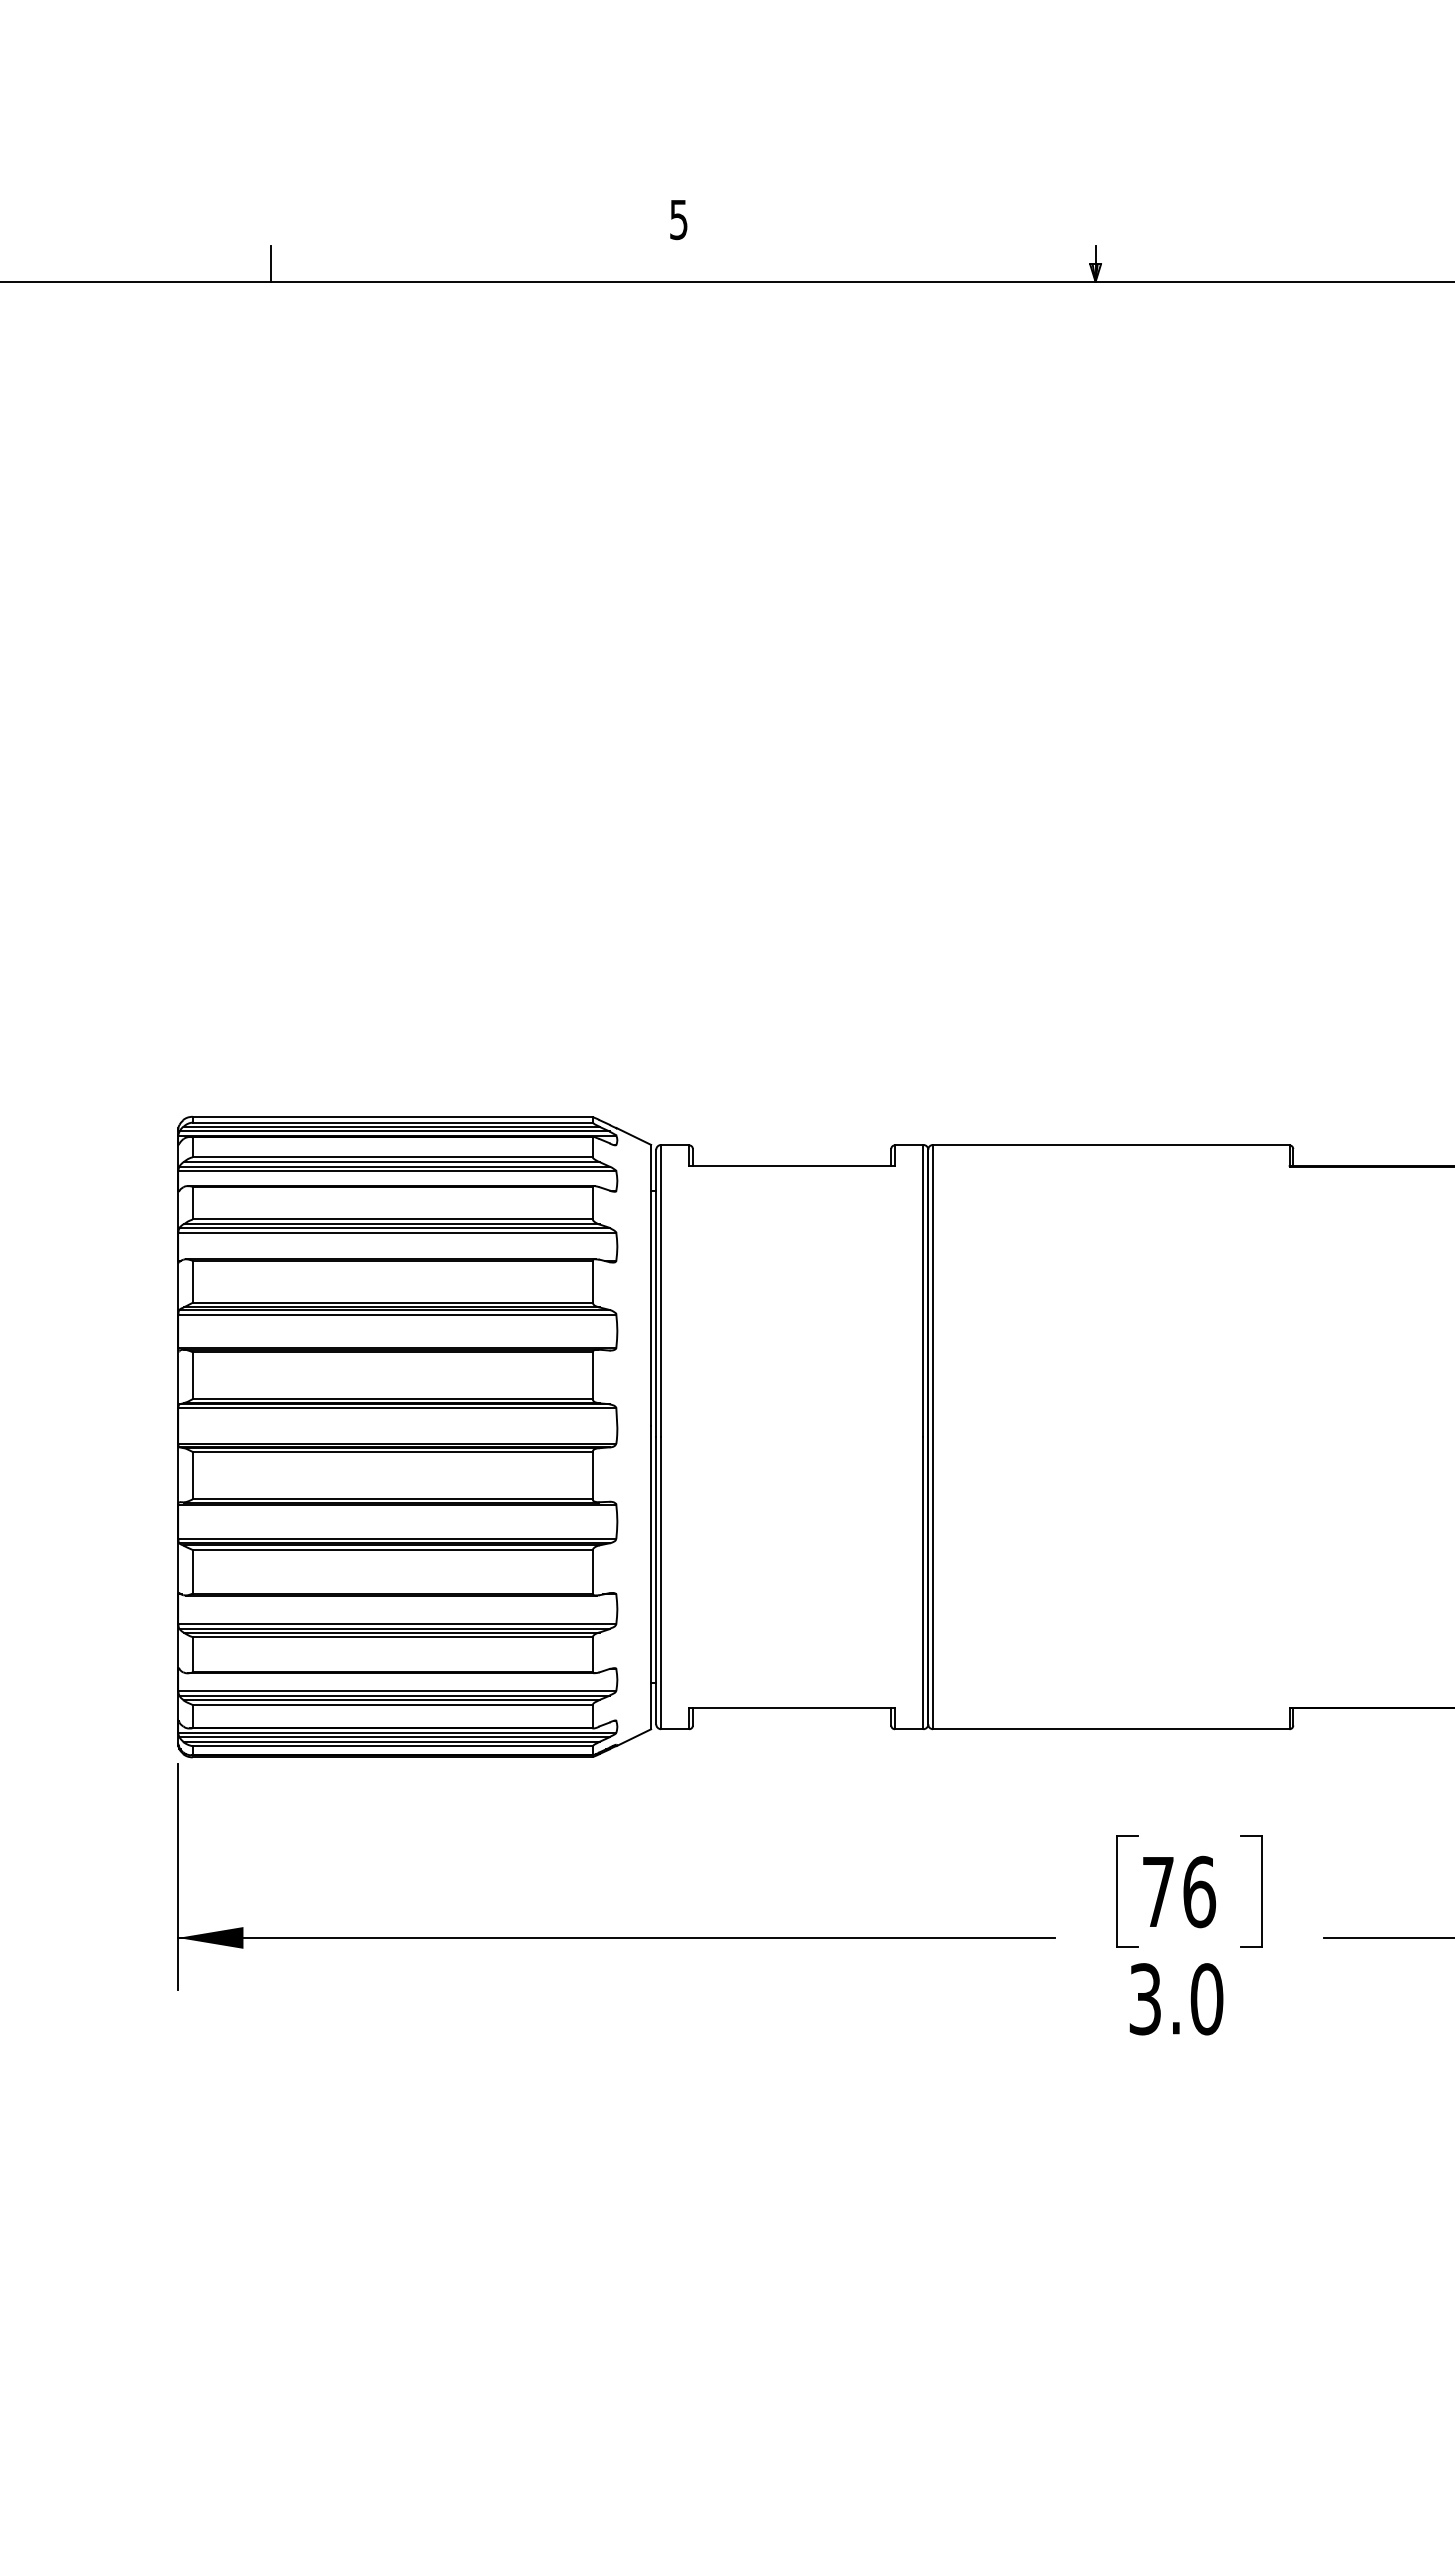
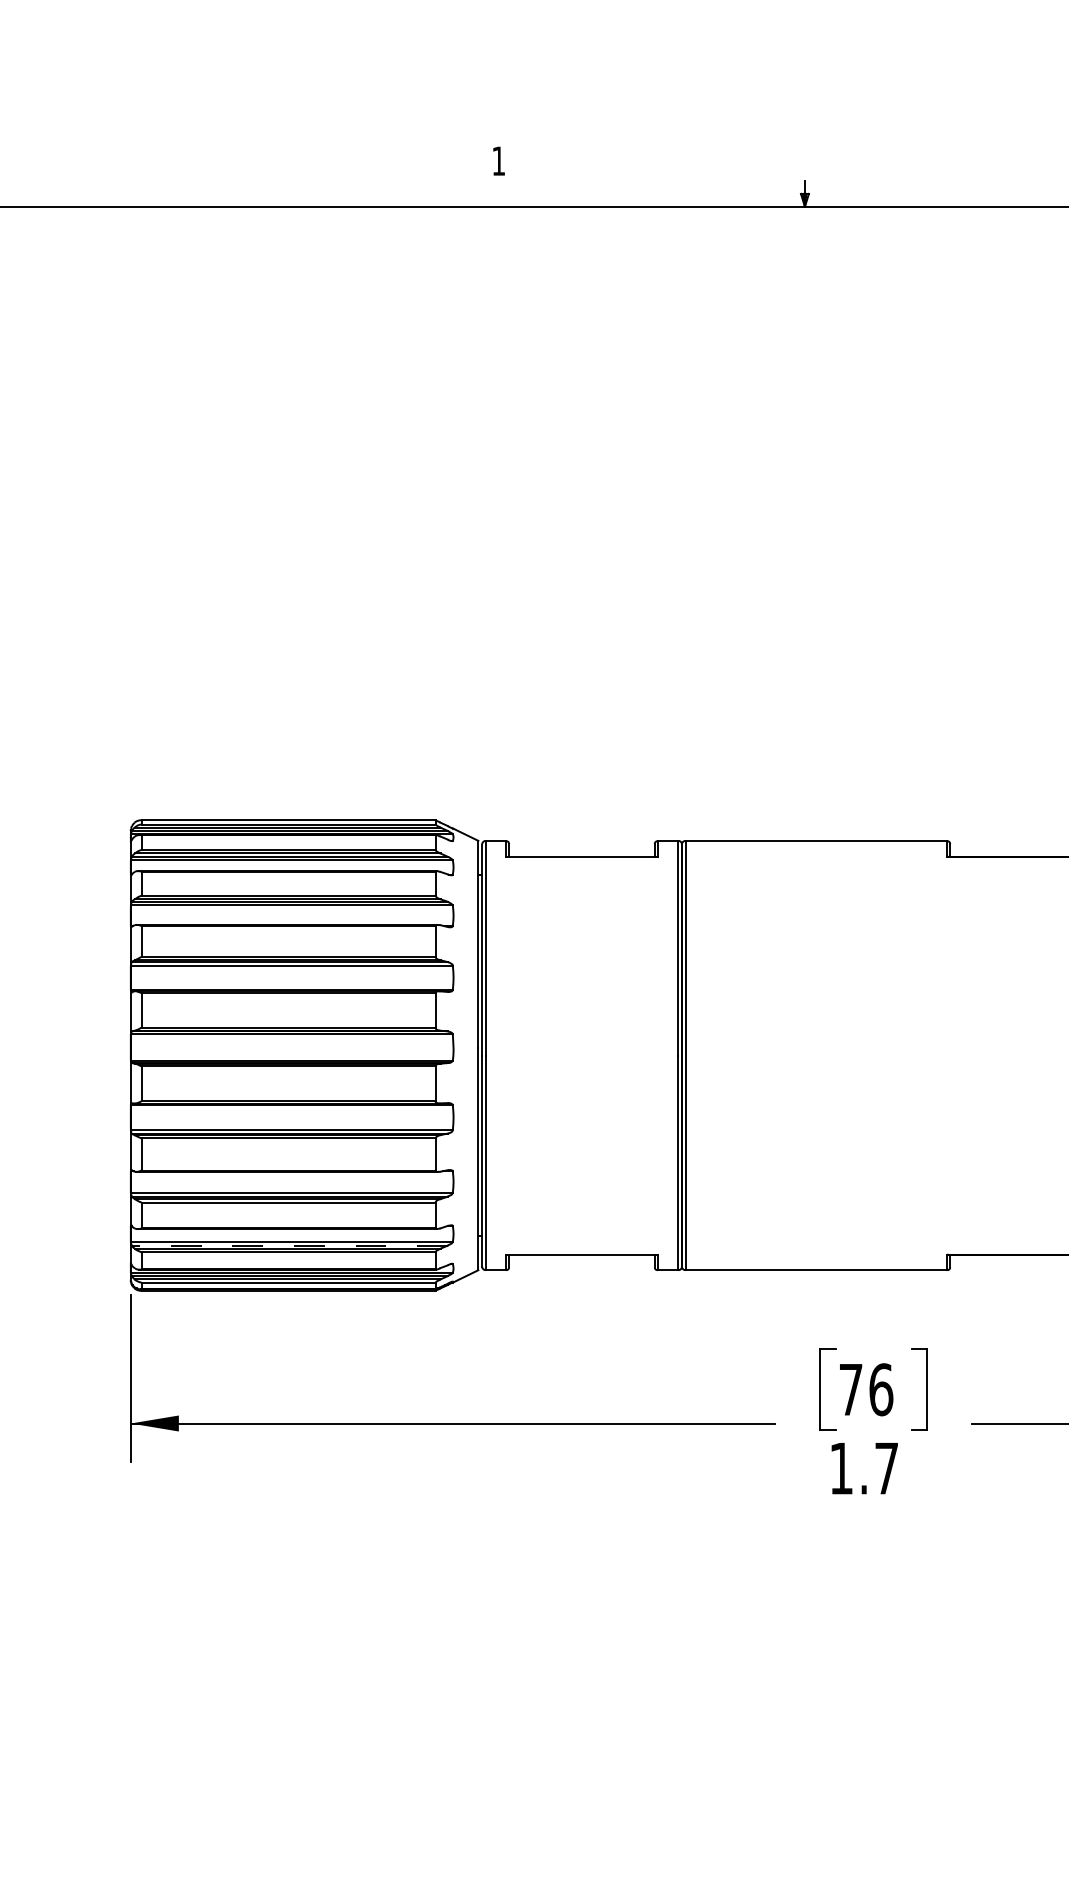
text: (678, 220) -> (498, 161), 5 -> 1
line: (270, 263) -> (198, 193), removed
line: (393, 1695) -> (289, 1245), solid -> dashed
text: (1176, 1999) -> (864, 1468), 3.0 -> 1.7

